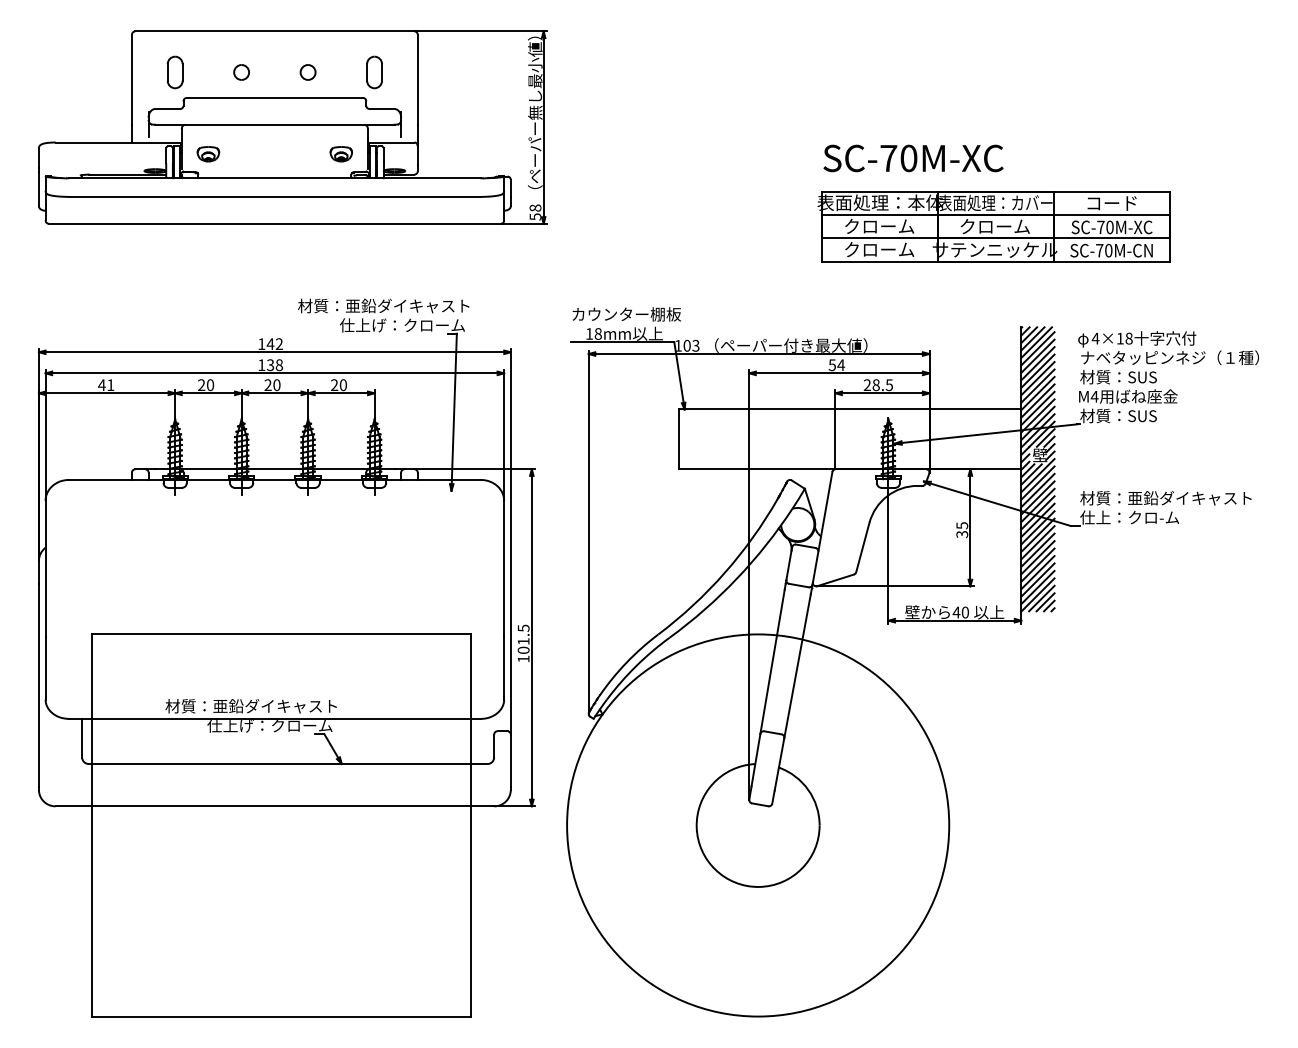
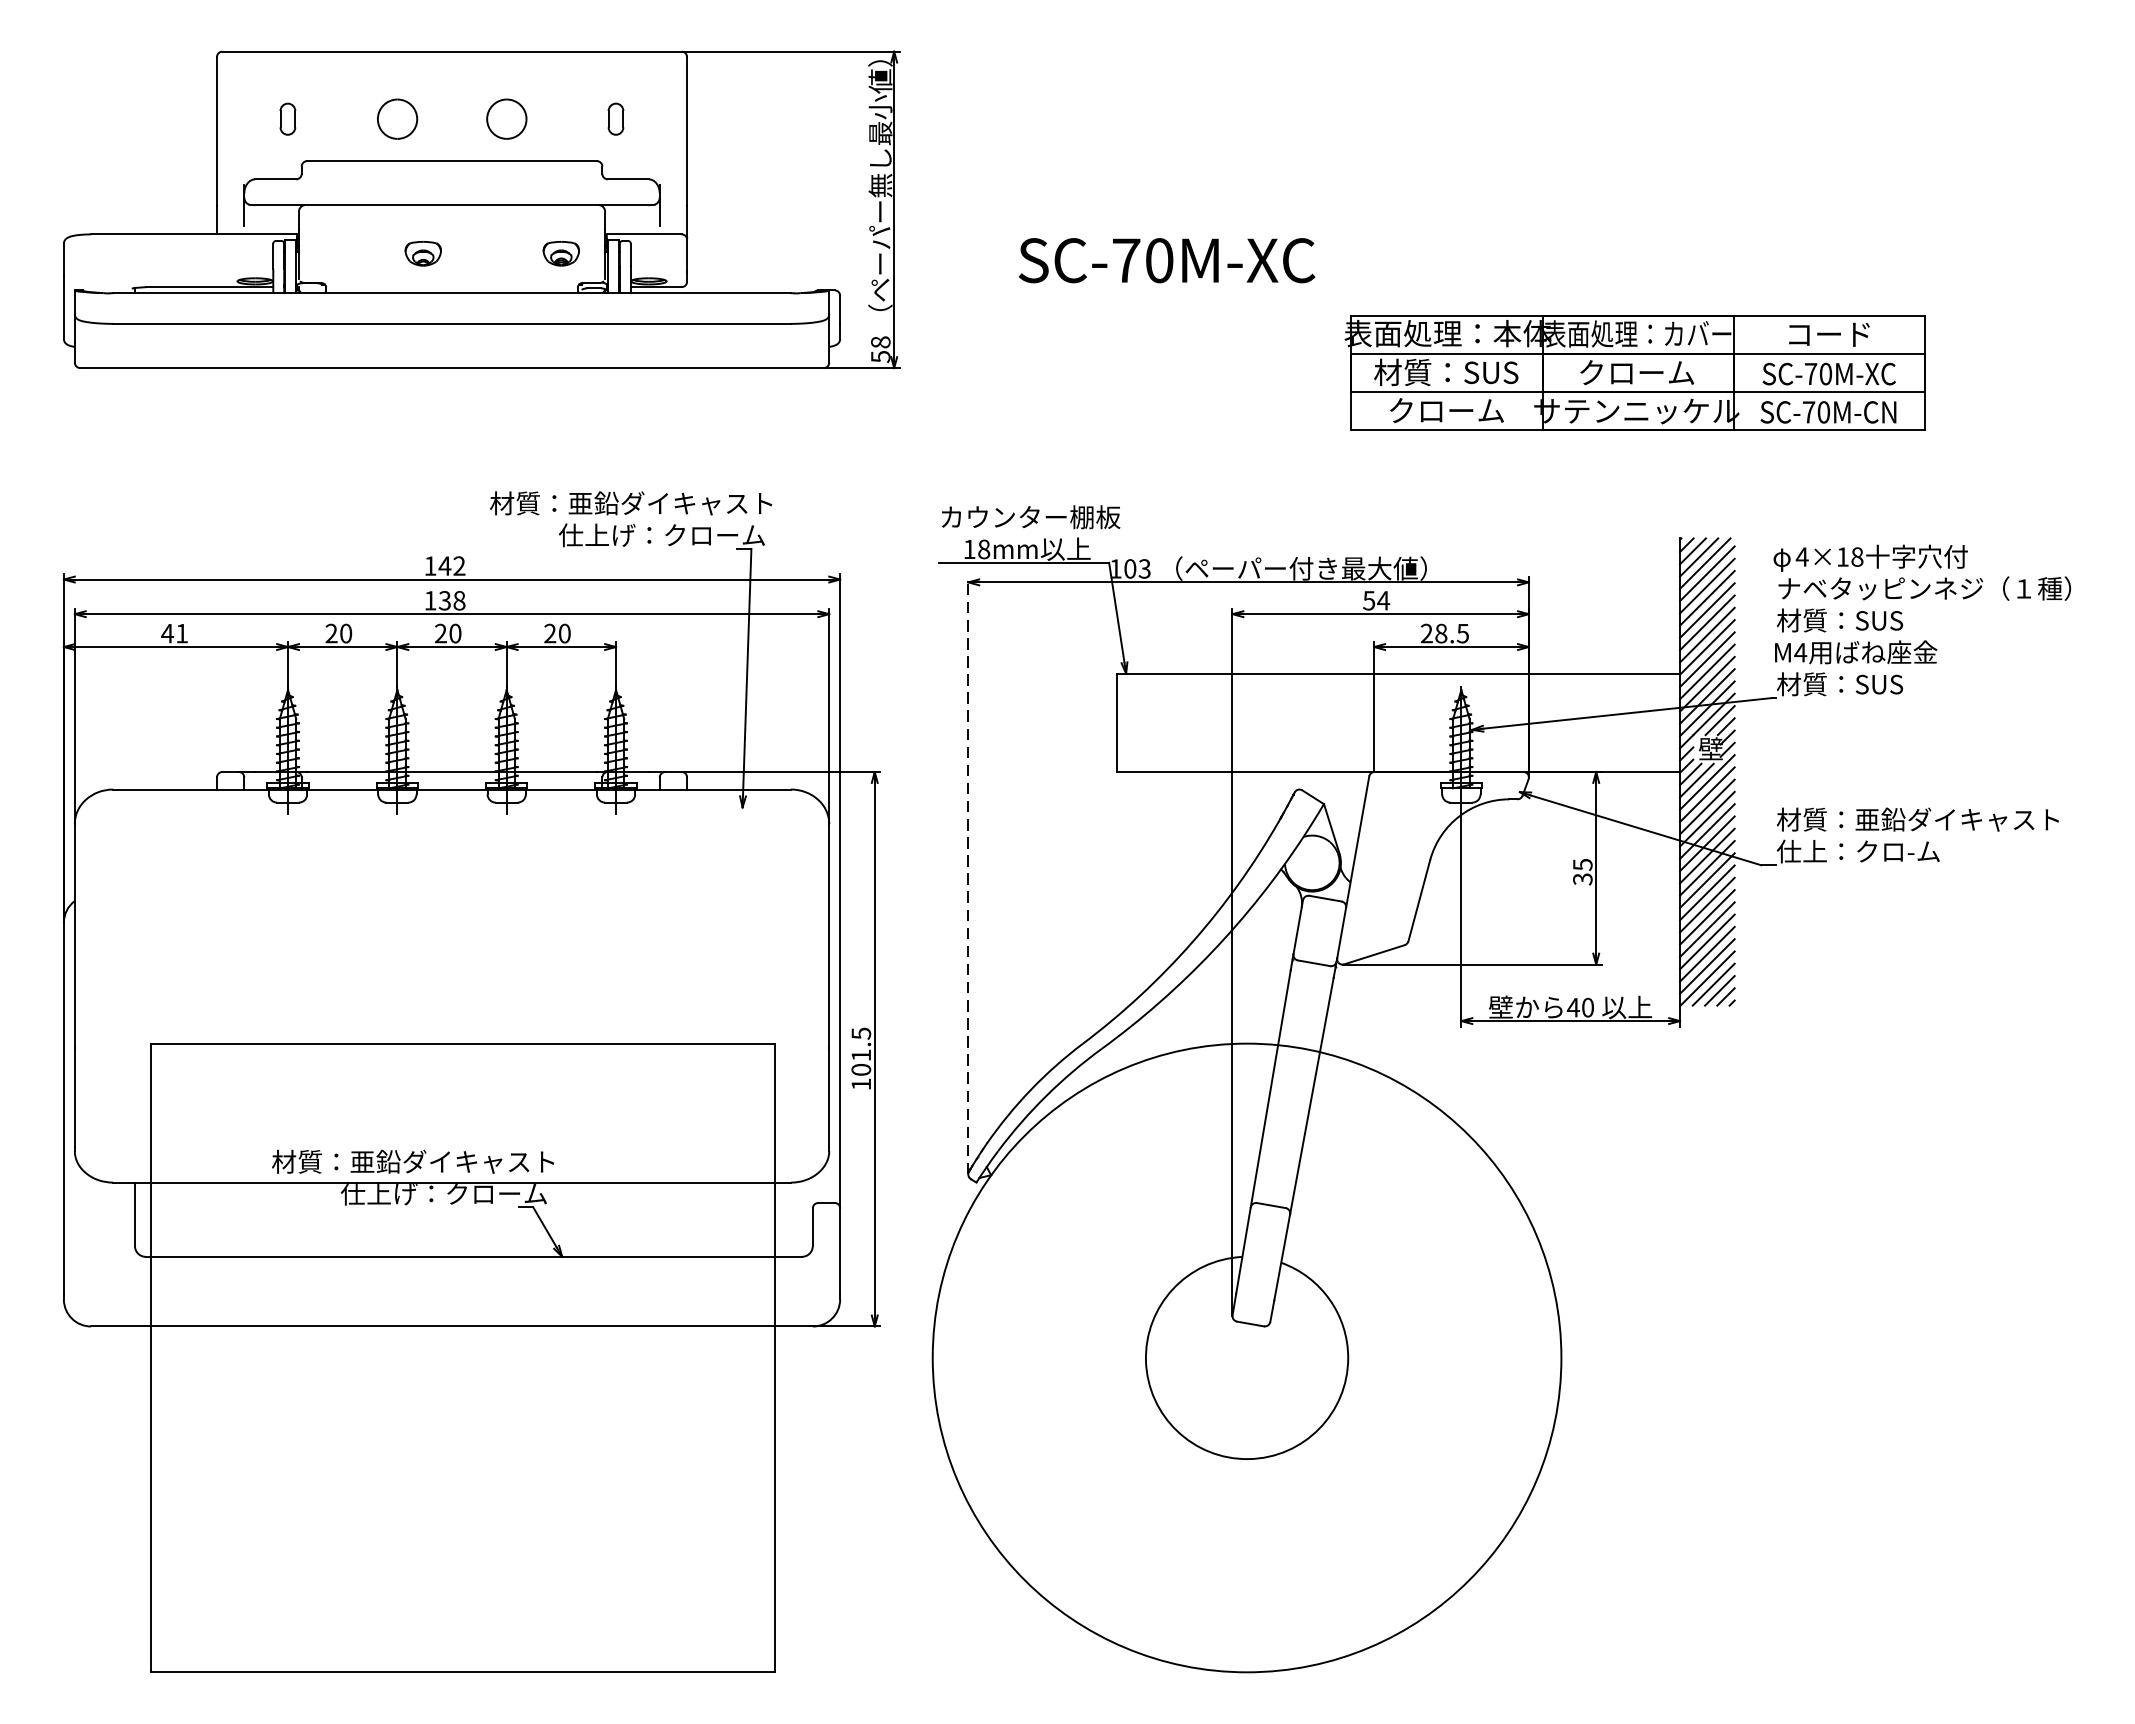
part: (174, 72) -> (286, 119), size x0.6
part: (241, 72) -> (397, 119), size x1.6
part: (307, 72) -> (505, 119), size x1.6
part: (374, 72) -> (615, 119), size x0.6
part: (208, 154) -> (423, 254), moved
text: (913, 158) -> (1167, 260), moved
text: (879, 226) -> (1446, 372), クローム -> 材質：SUS
line: (588, 532) -> (967, 875), solid -> dashed

